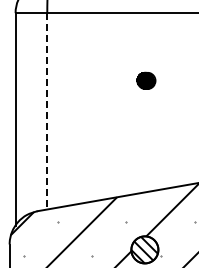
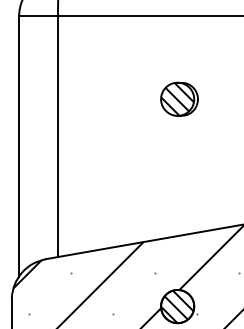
part: (146, 80) -> (179, 98), size x1.67
line: (47, 111) -> (58, 136), dashed -> solid

